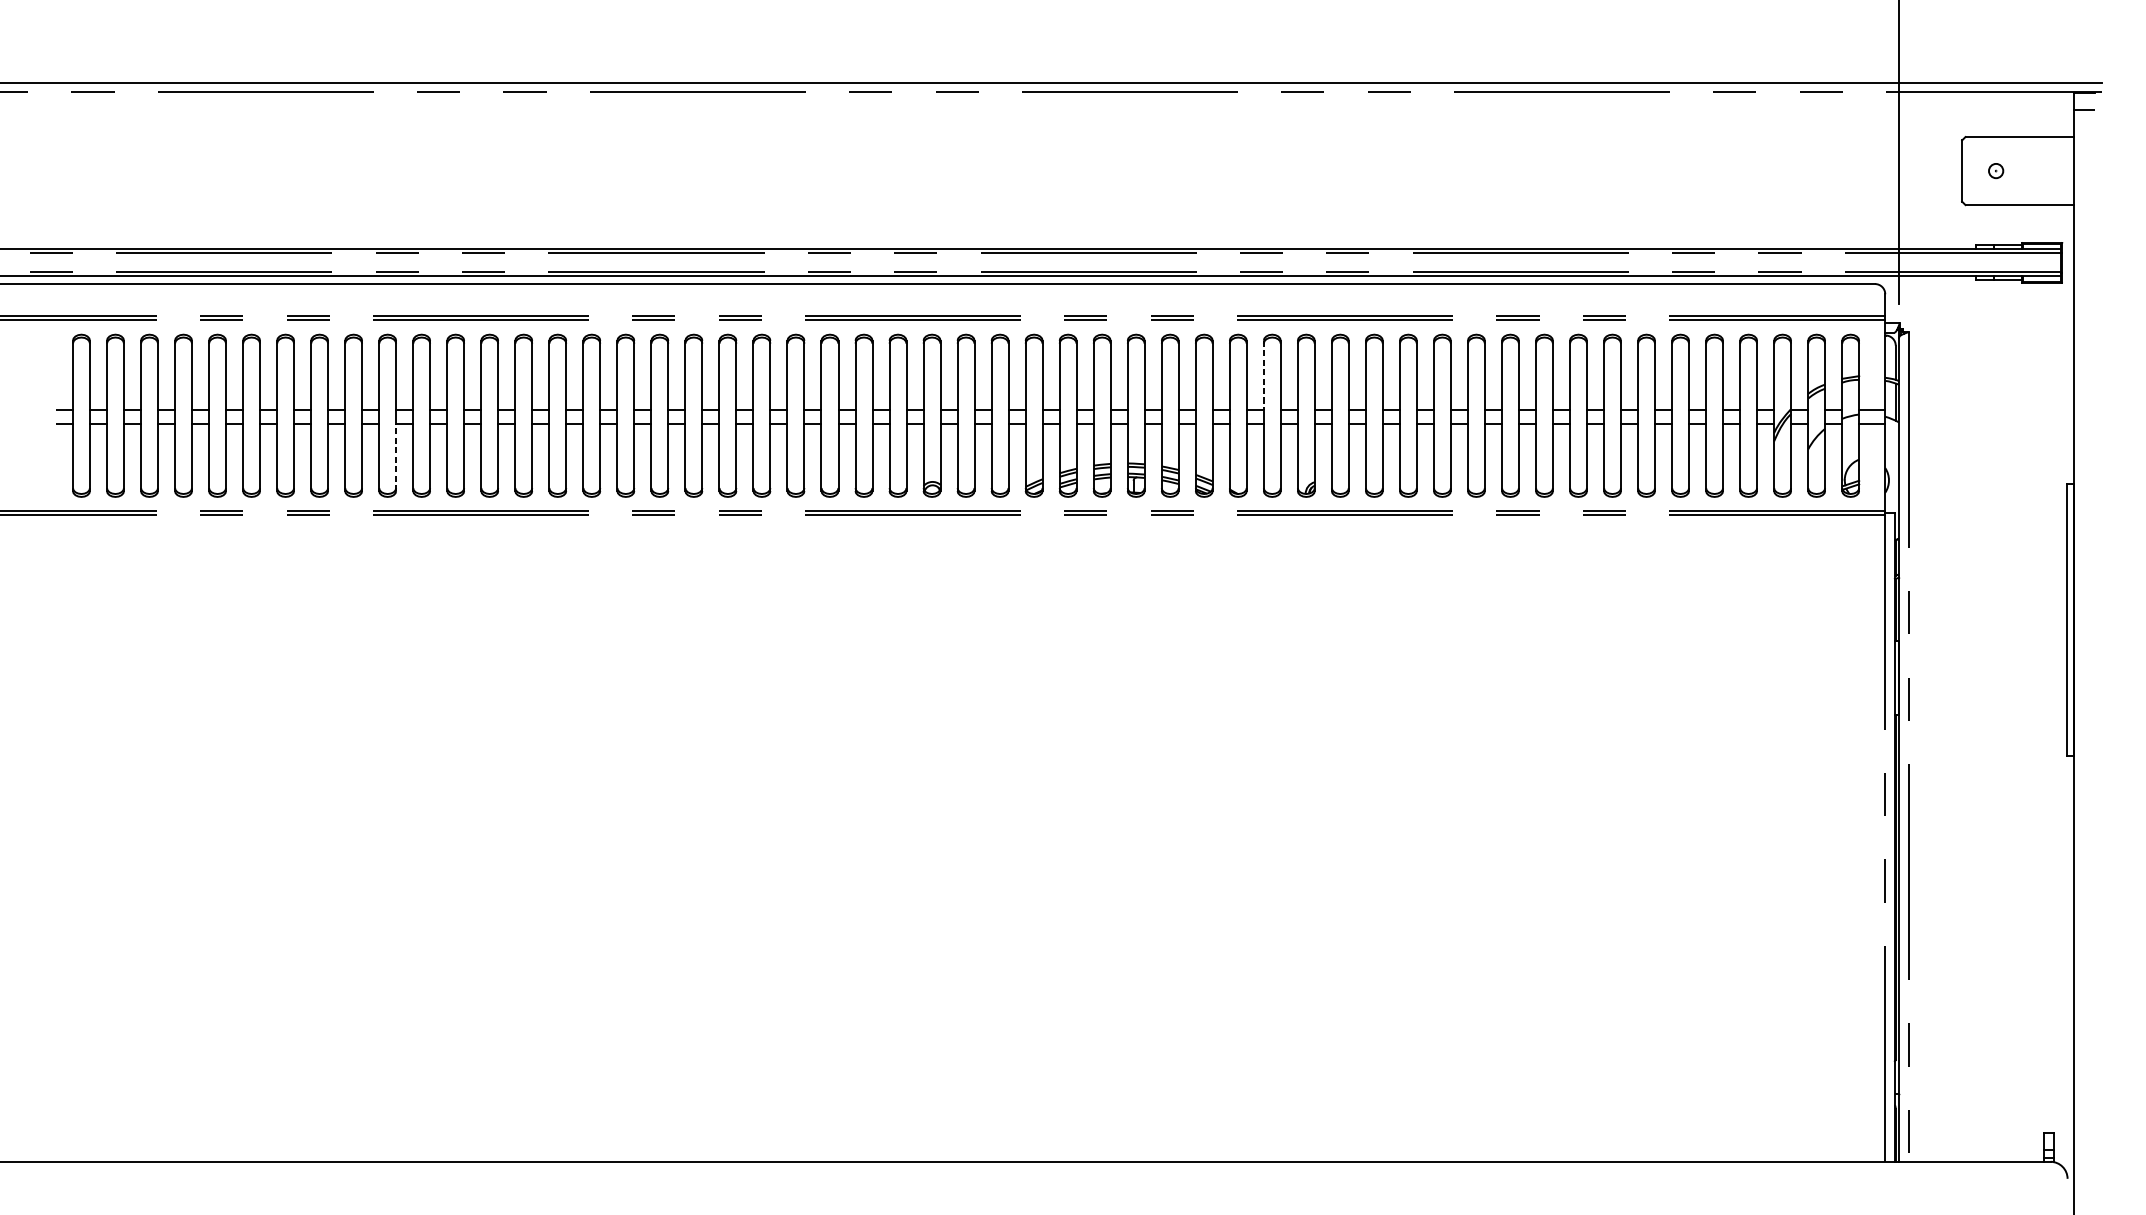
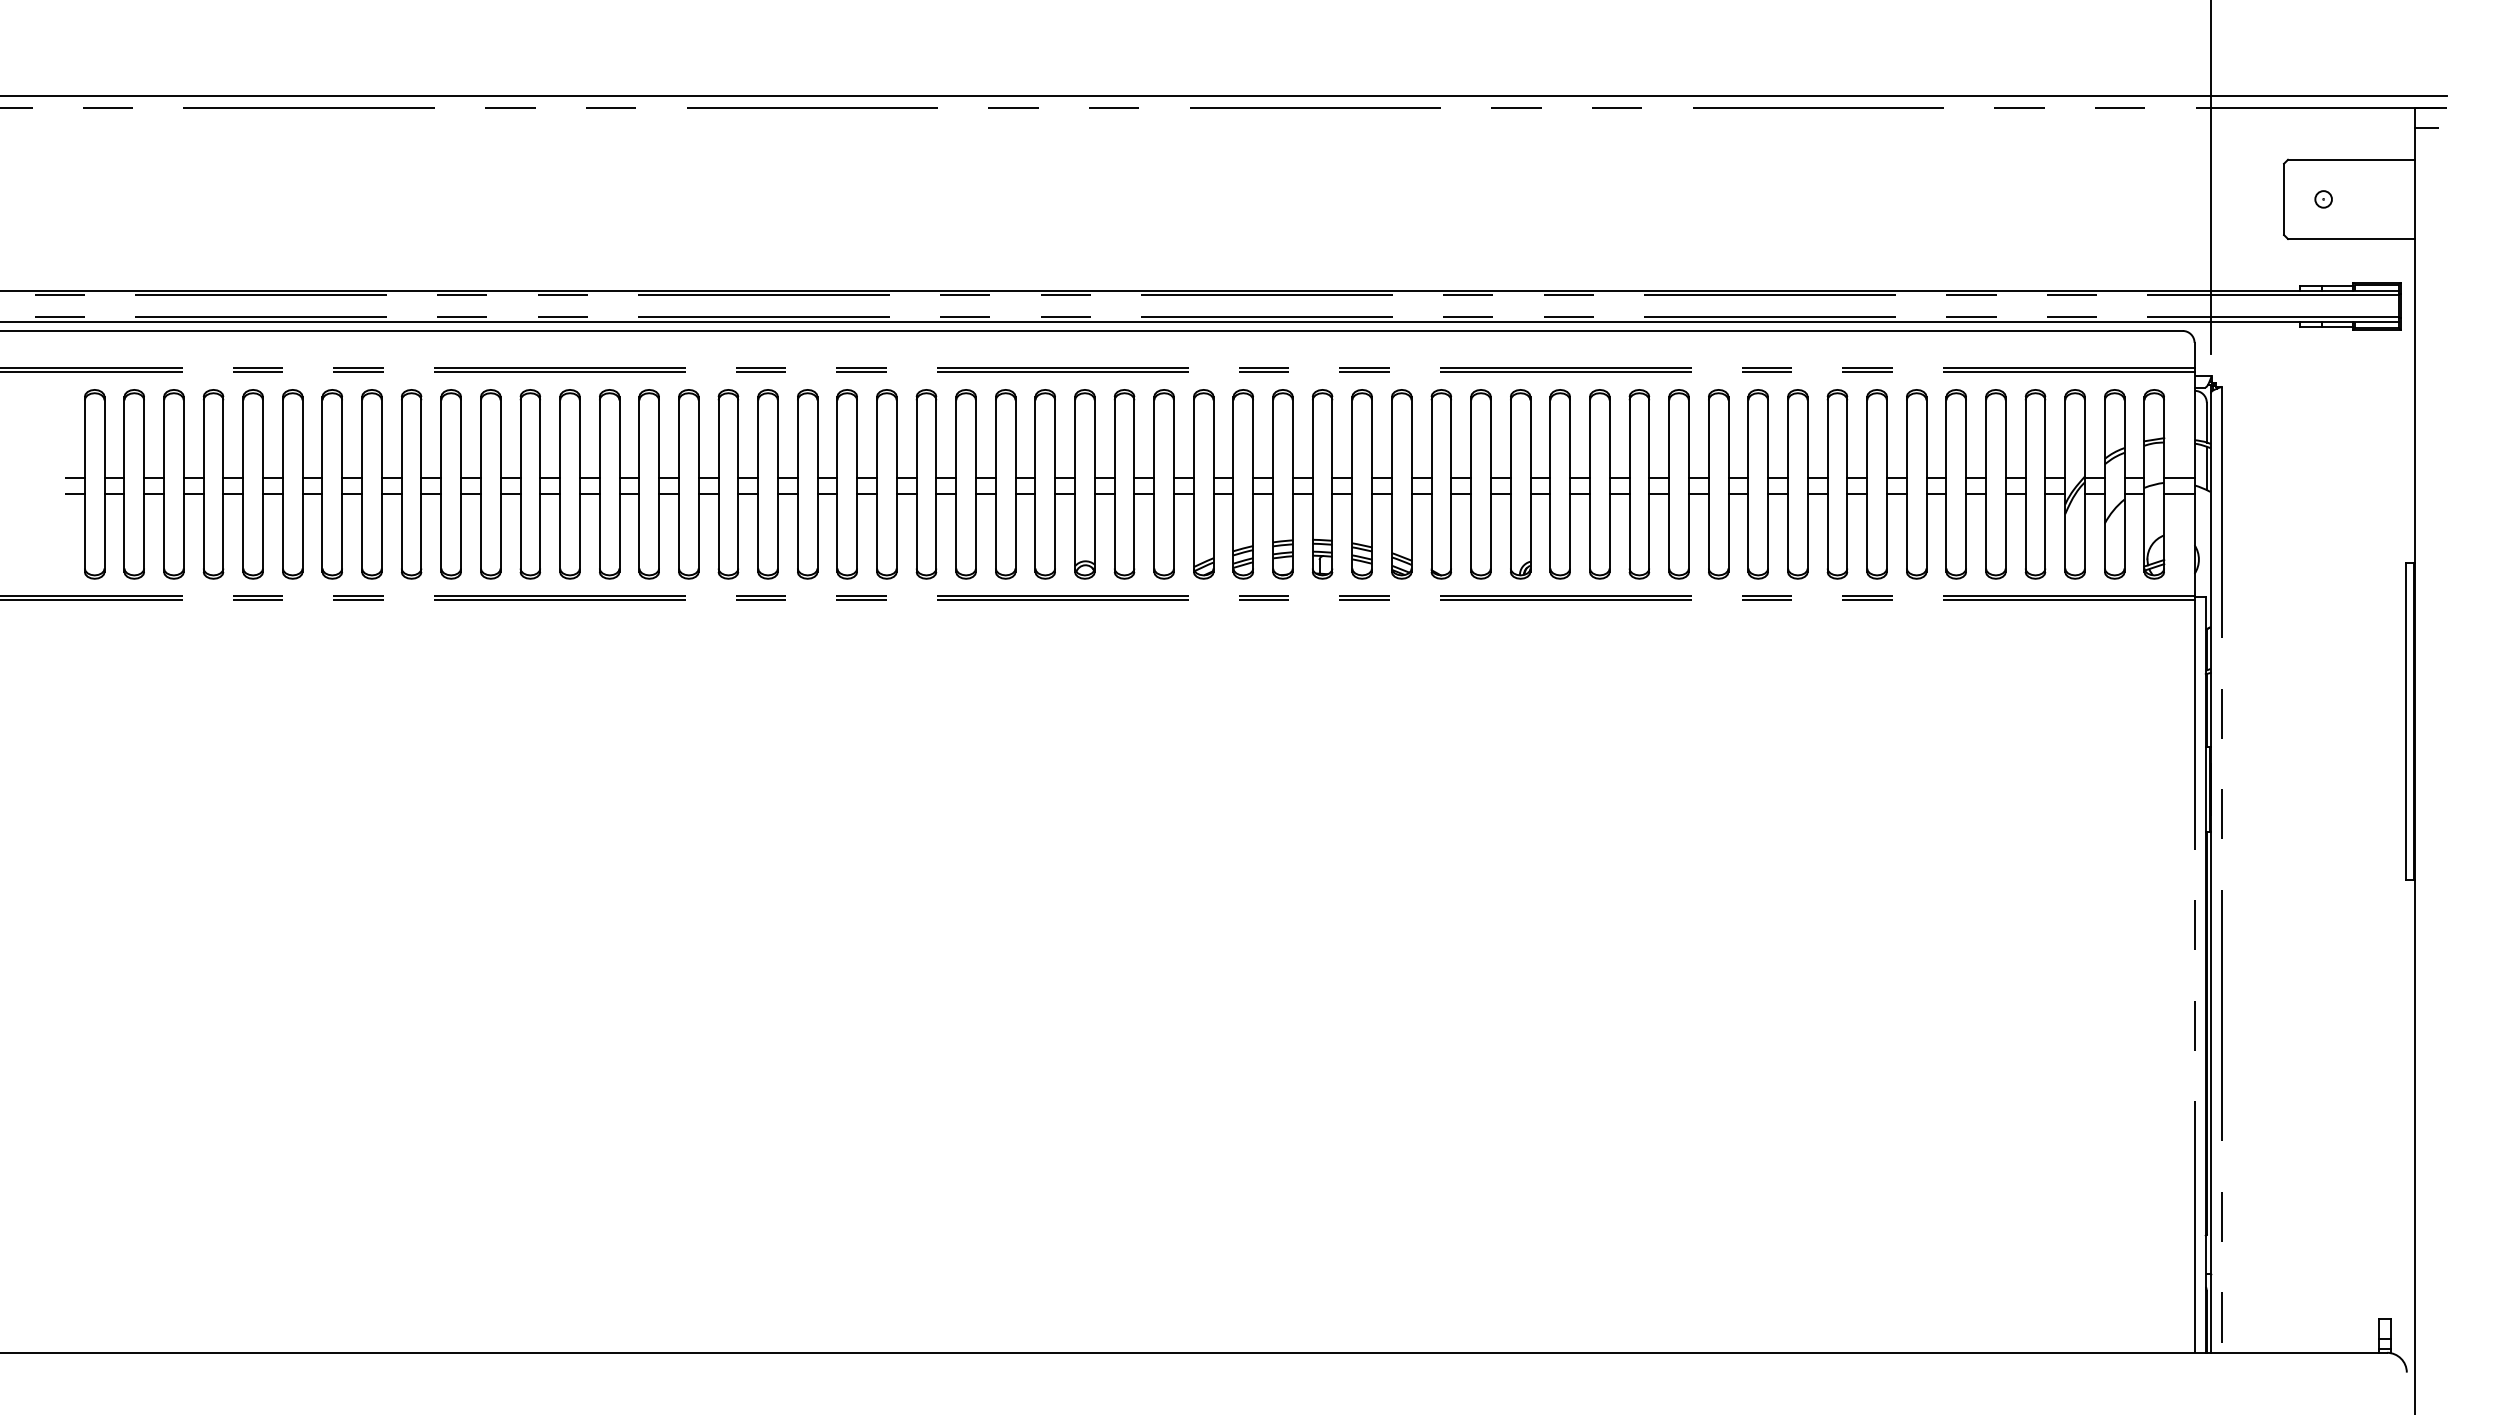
line: (1264, 375) -> (1471, 437), dashed -> solid
line: (396, 457) -> (461, 532), dashed -> solid

